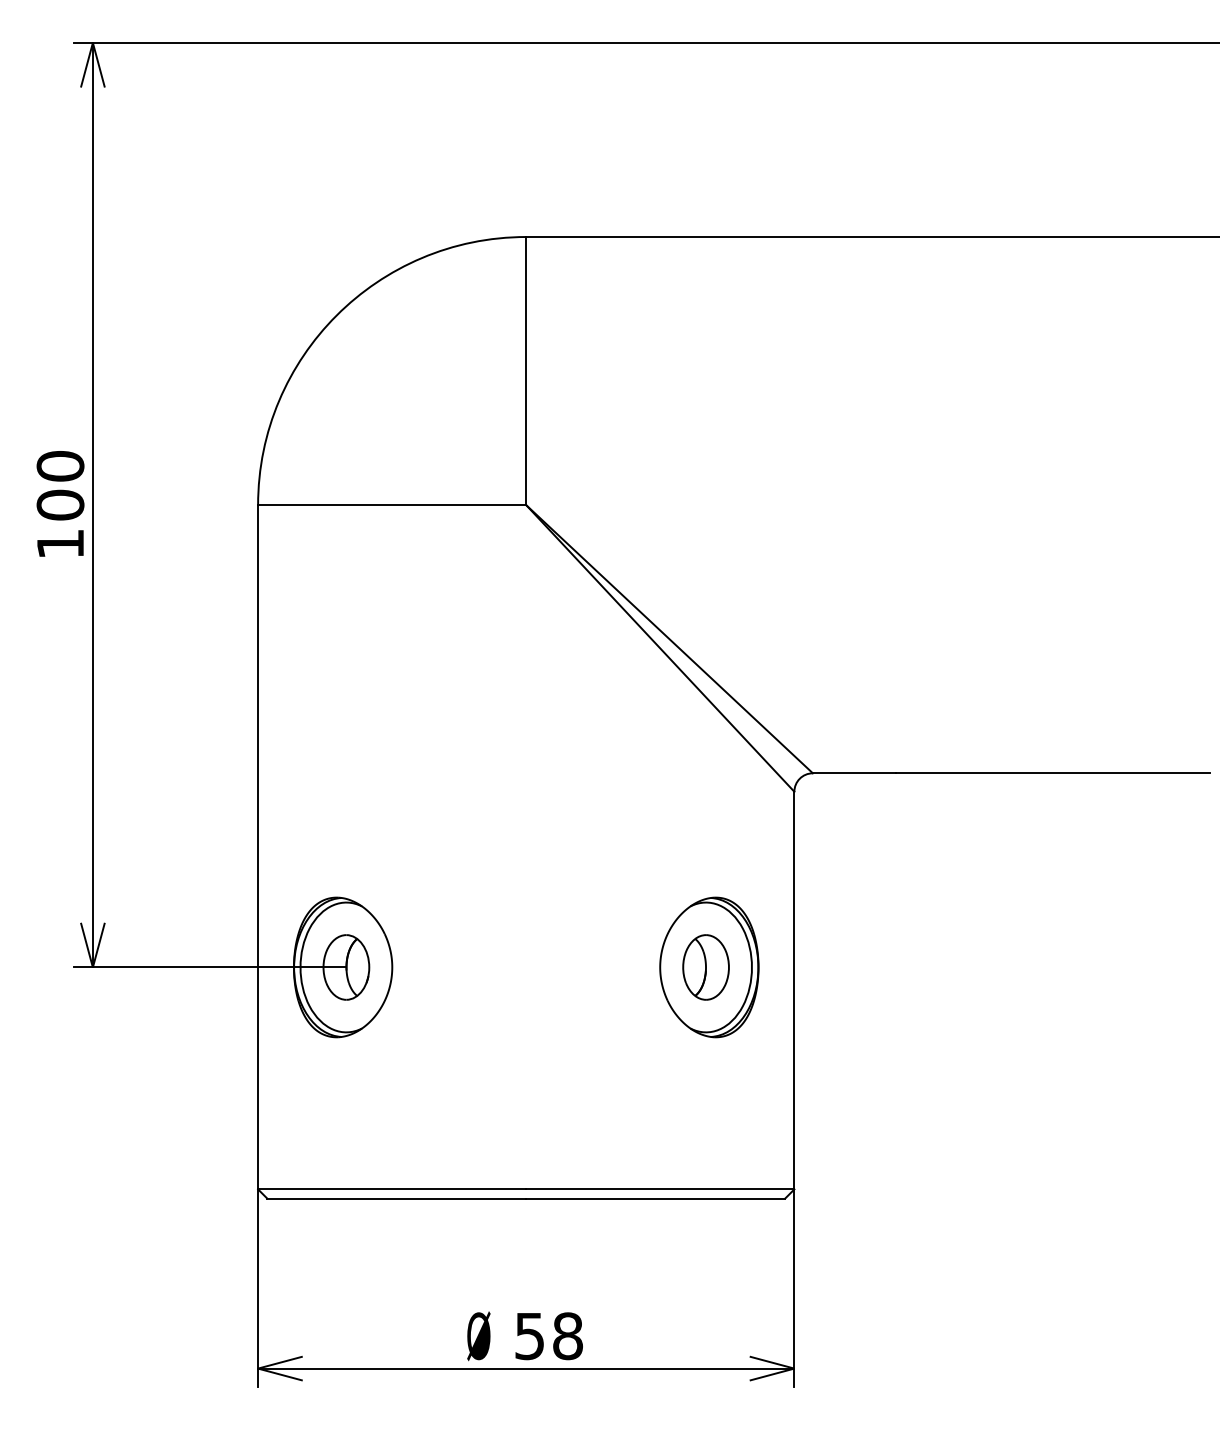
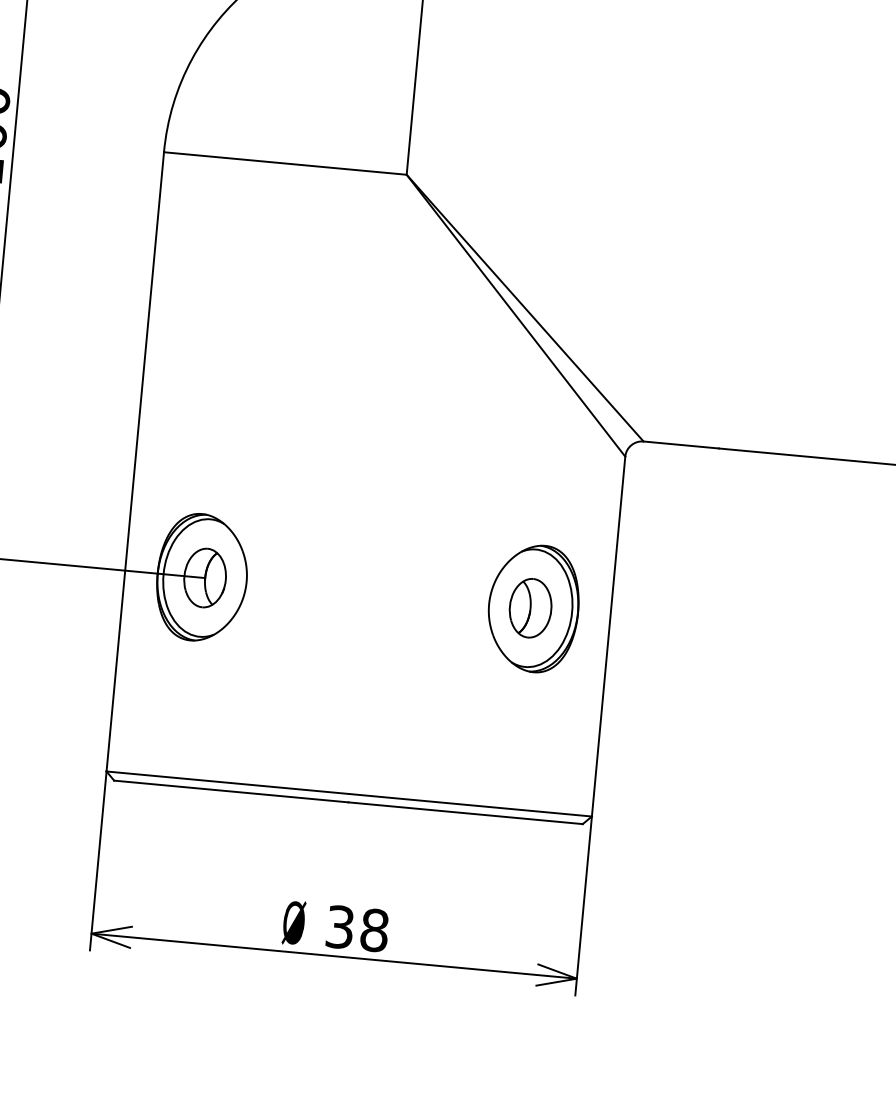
text: (529, 1335) -> (339, 926), 58 -> 38

